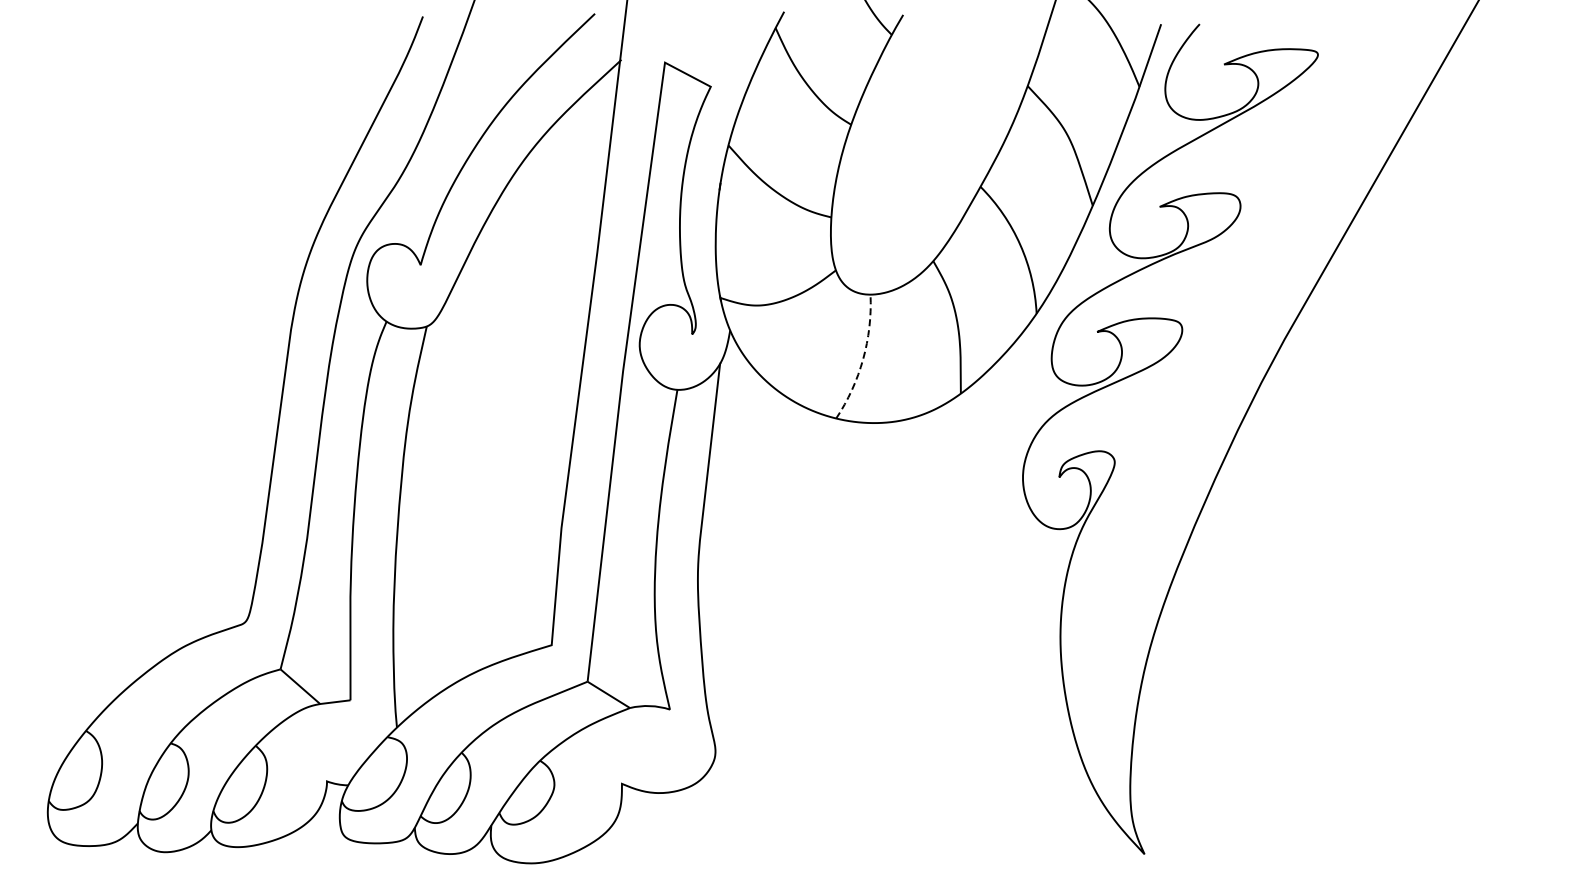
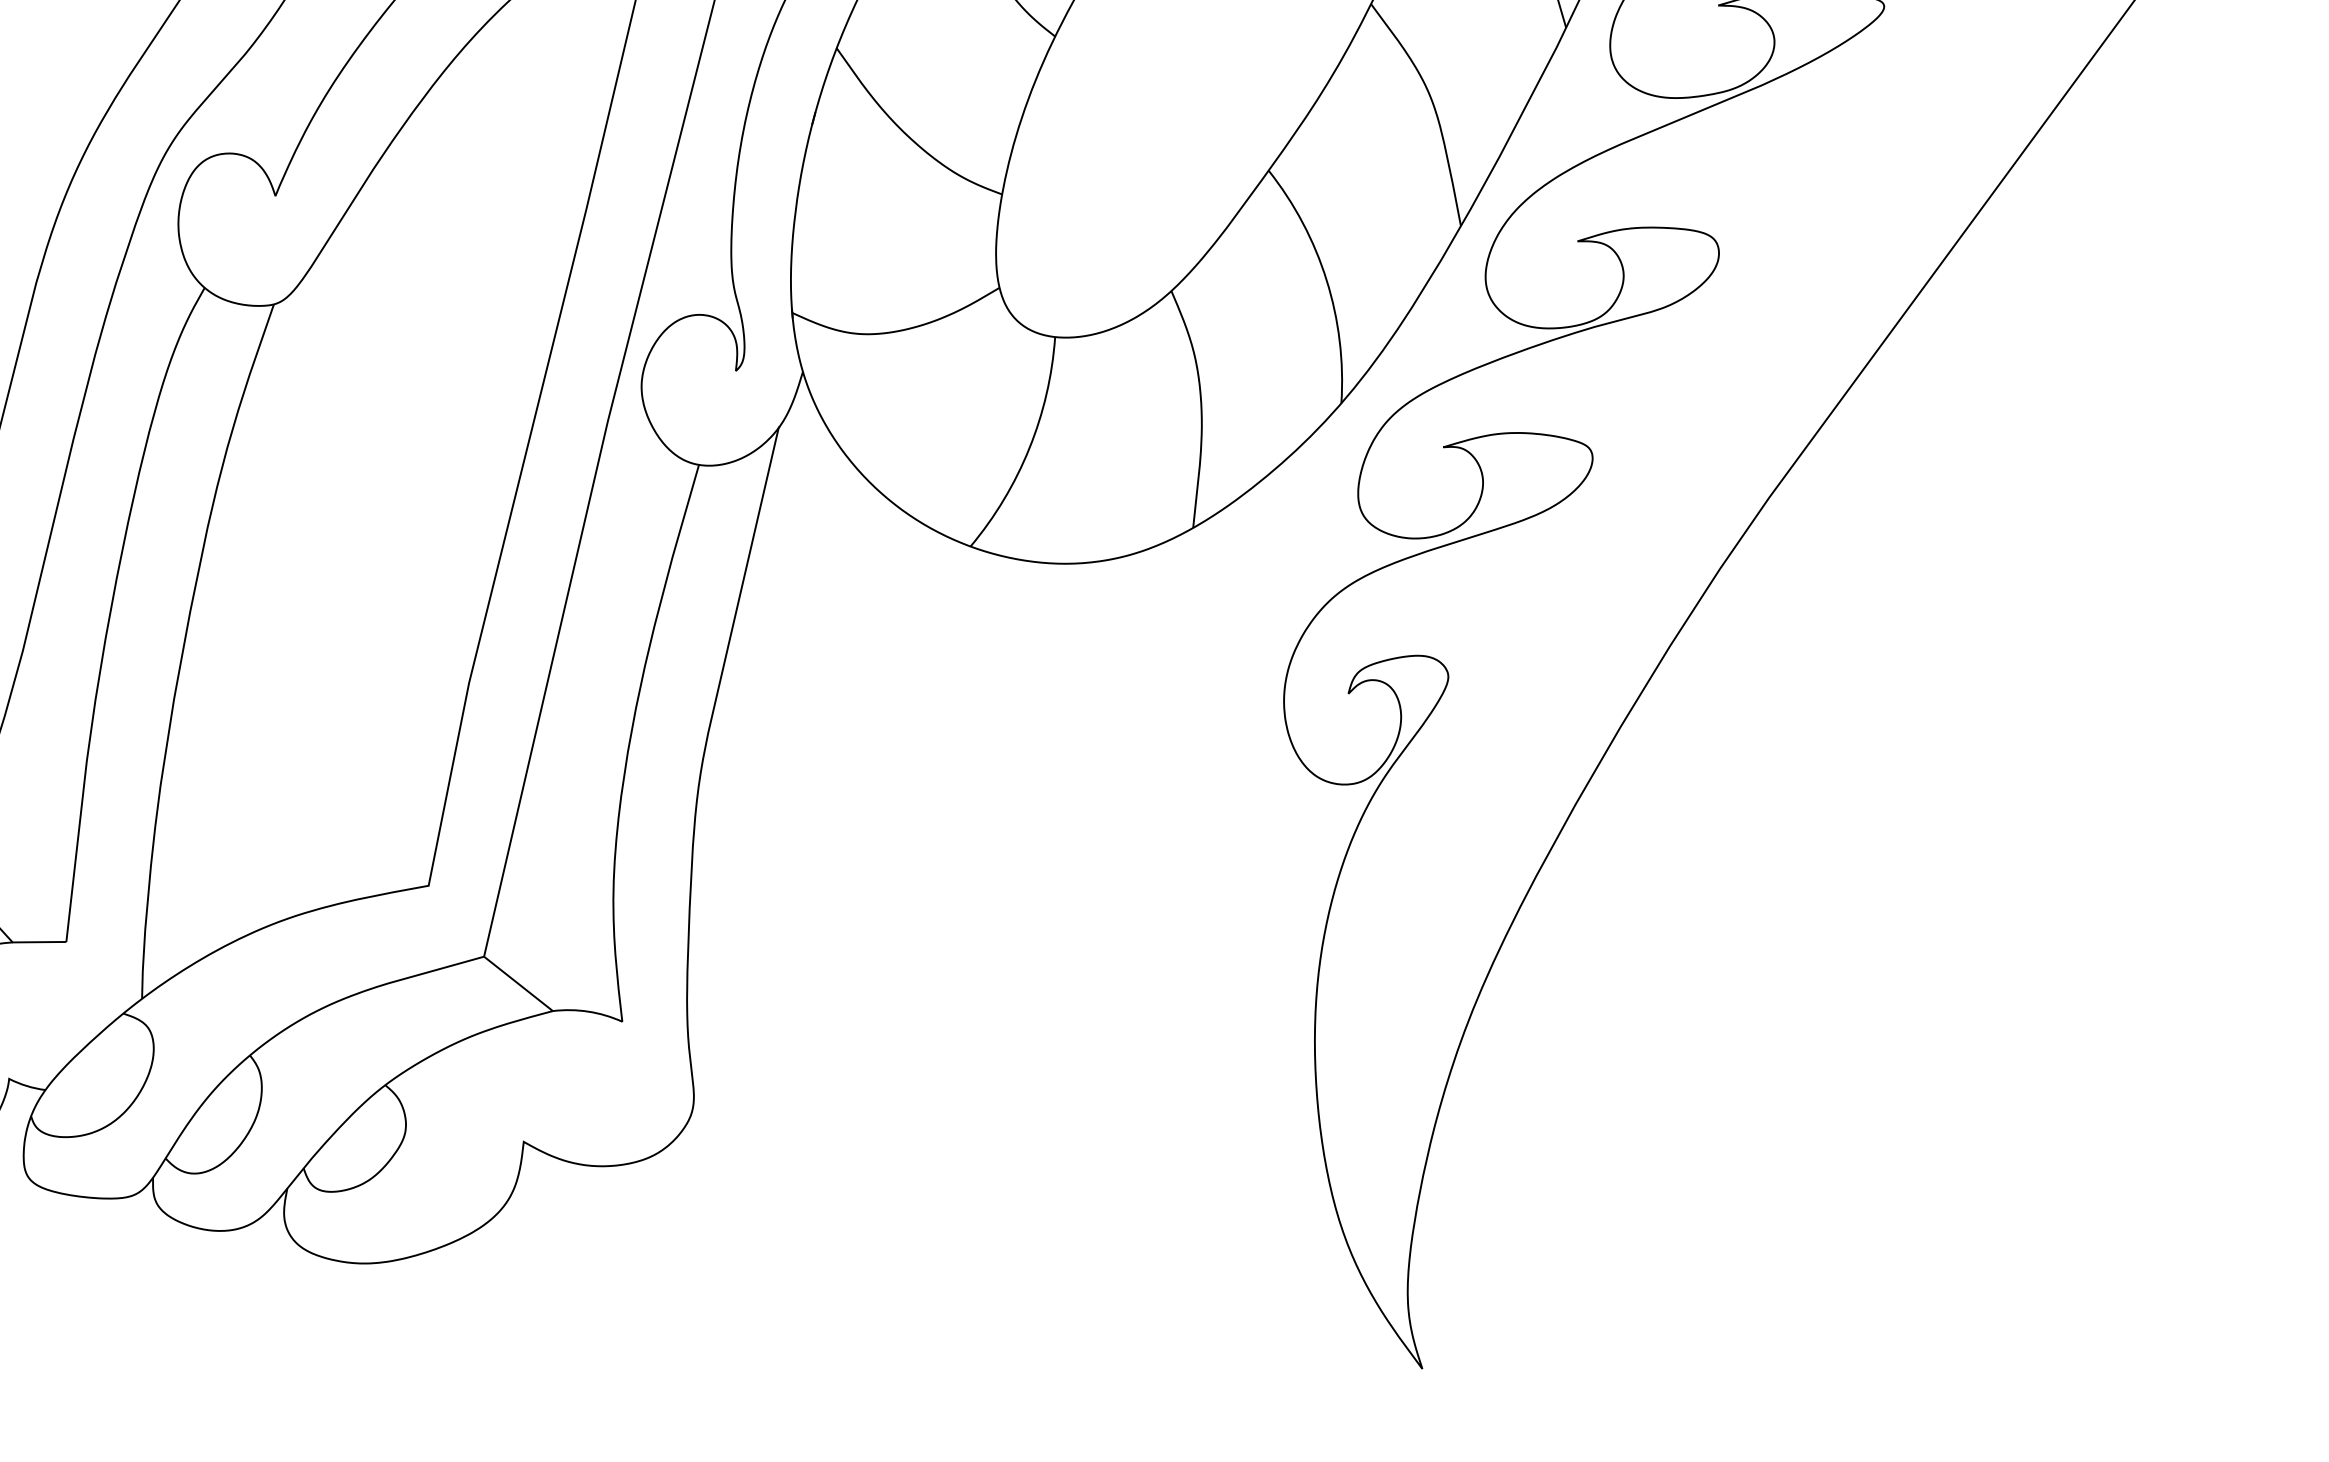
arc: (863, 359) -> (1029, 448), dashed -> solid

